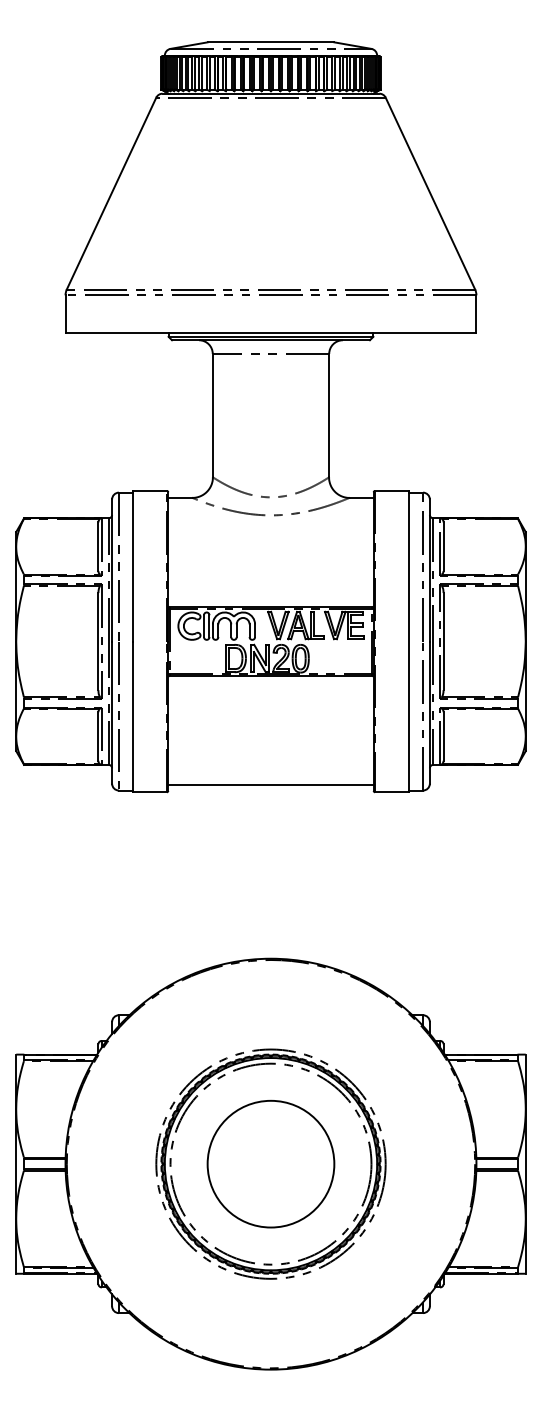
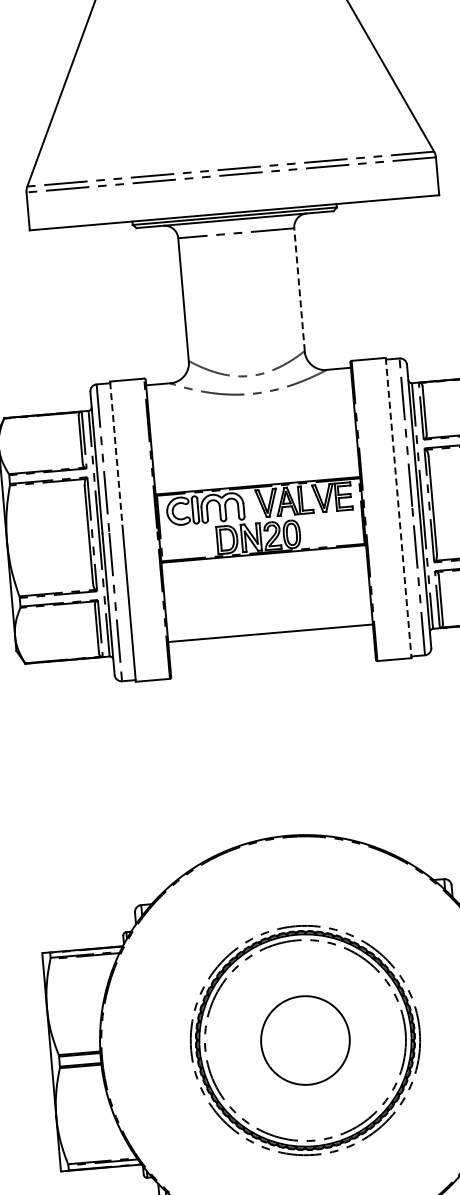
line: (329, 415) -> (299, 289), solid -> dashed
line: (132, 565) -> (116, 455), solid -> dashed
line: (409, 641) -> (398, 507), solid -> dashed
line: (270, 785) -> (270, 633), moved
circle: (270, 1163) -> (304, 1039), size x0.7

